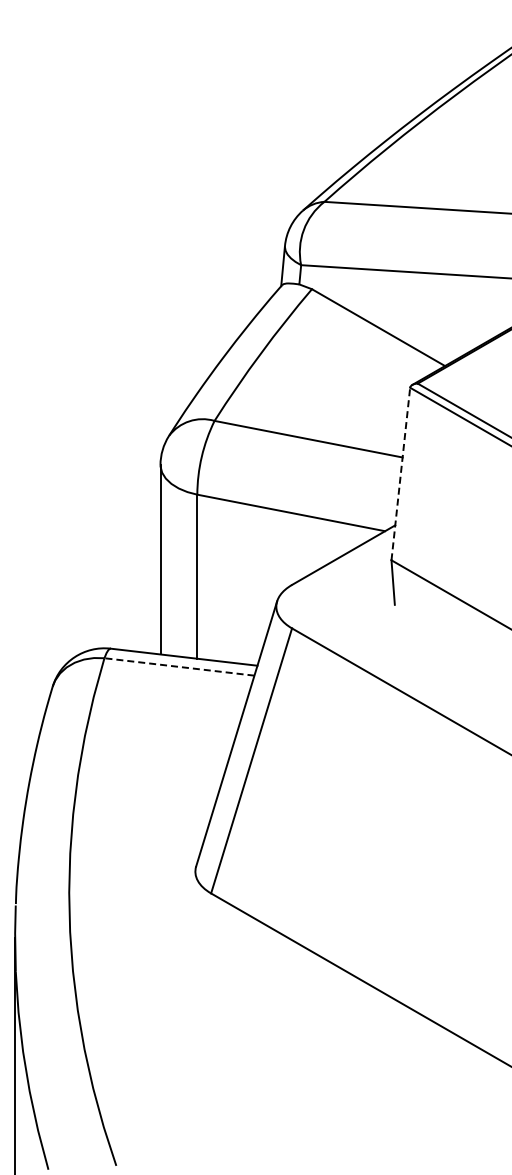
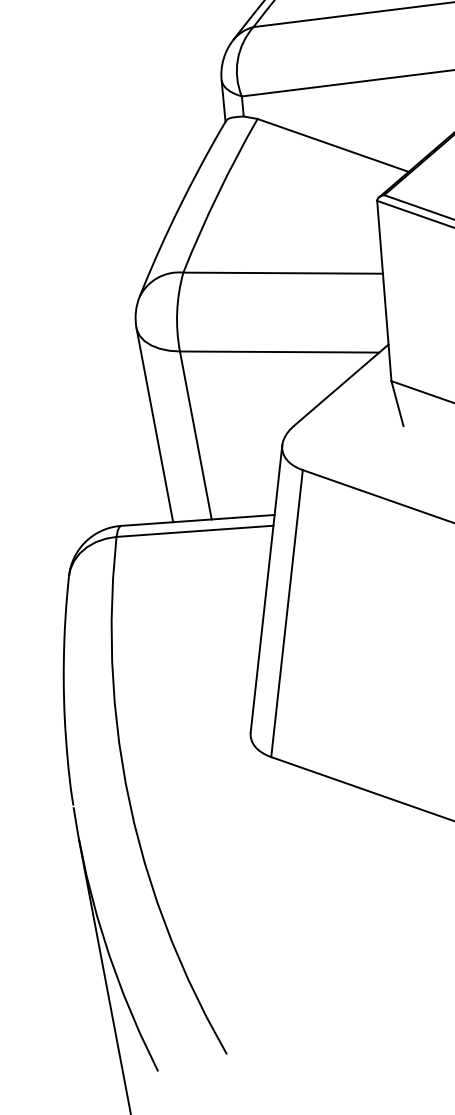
line: (400, 474) -> (384, 291), dashed -> solid
line: (179, 666) -> (194, 530), dashed -> solid

